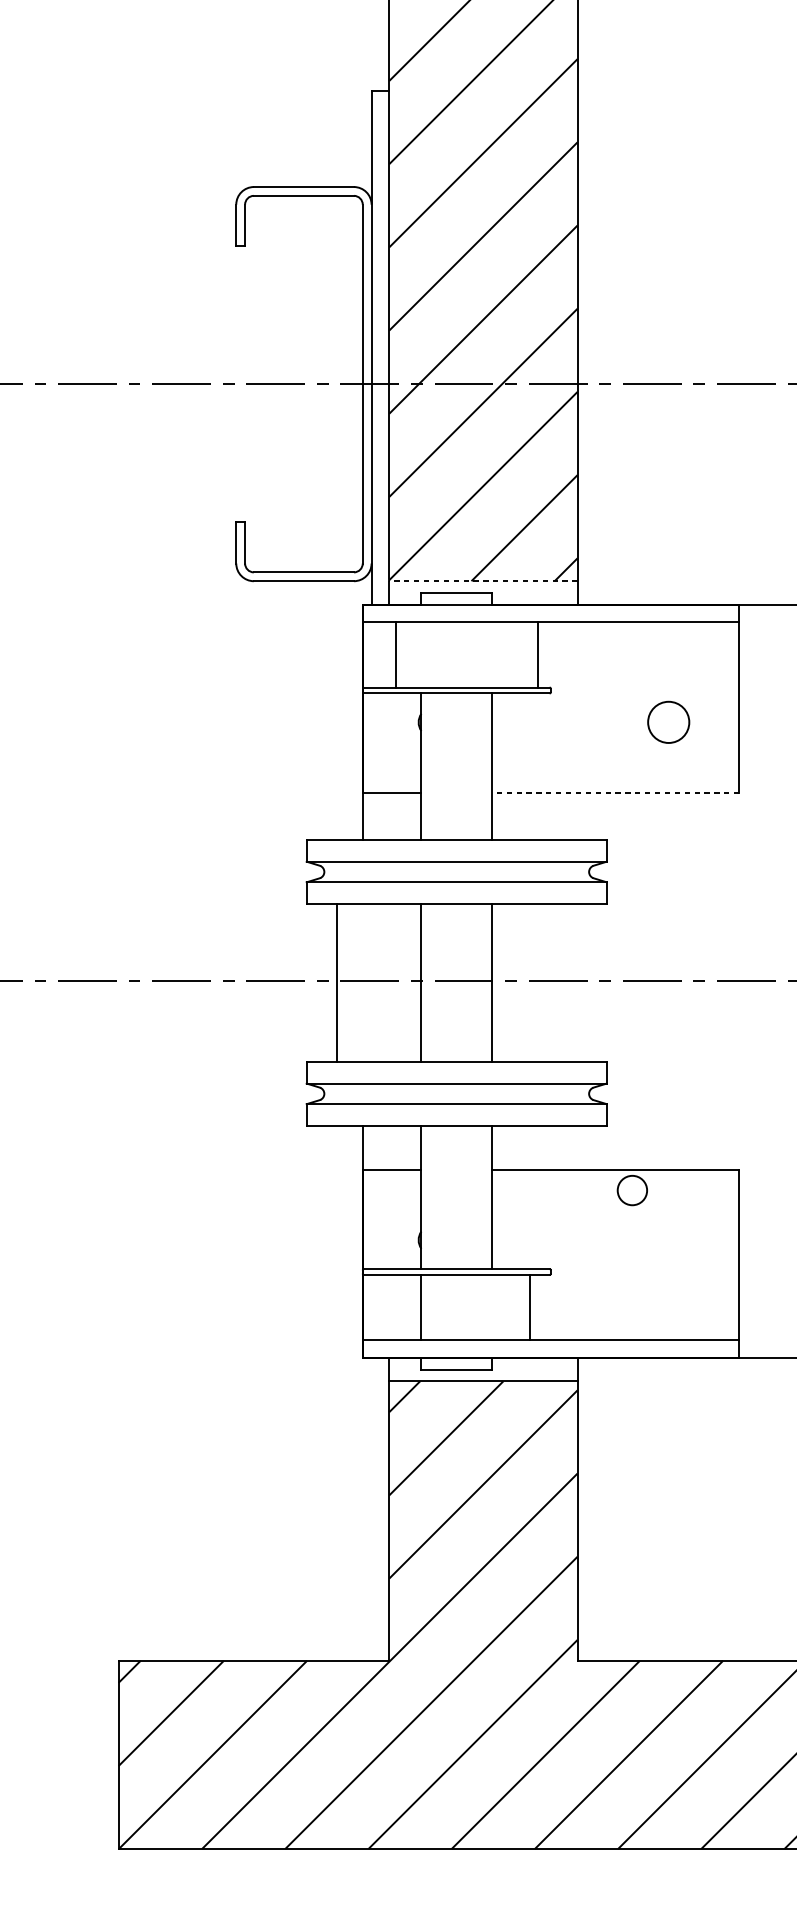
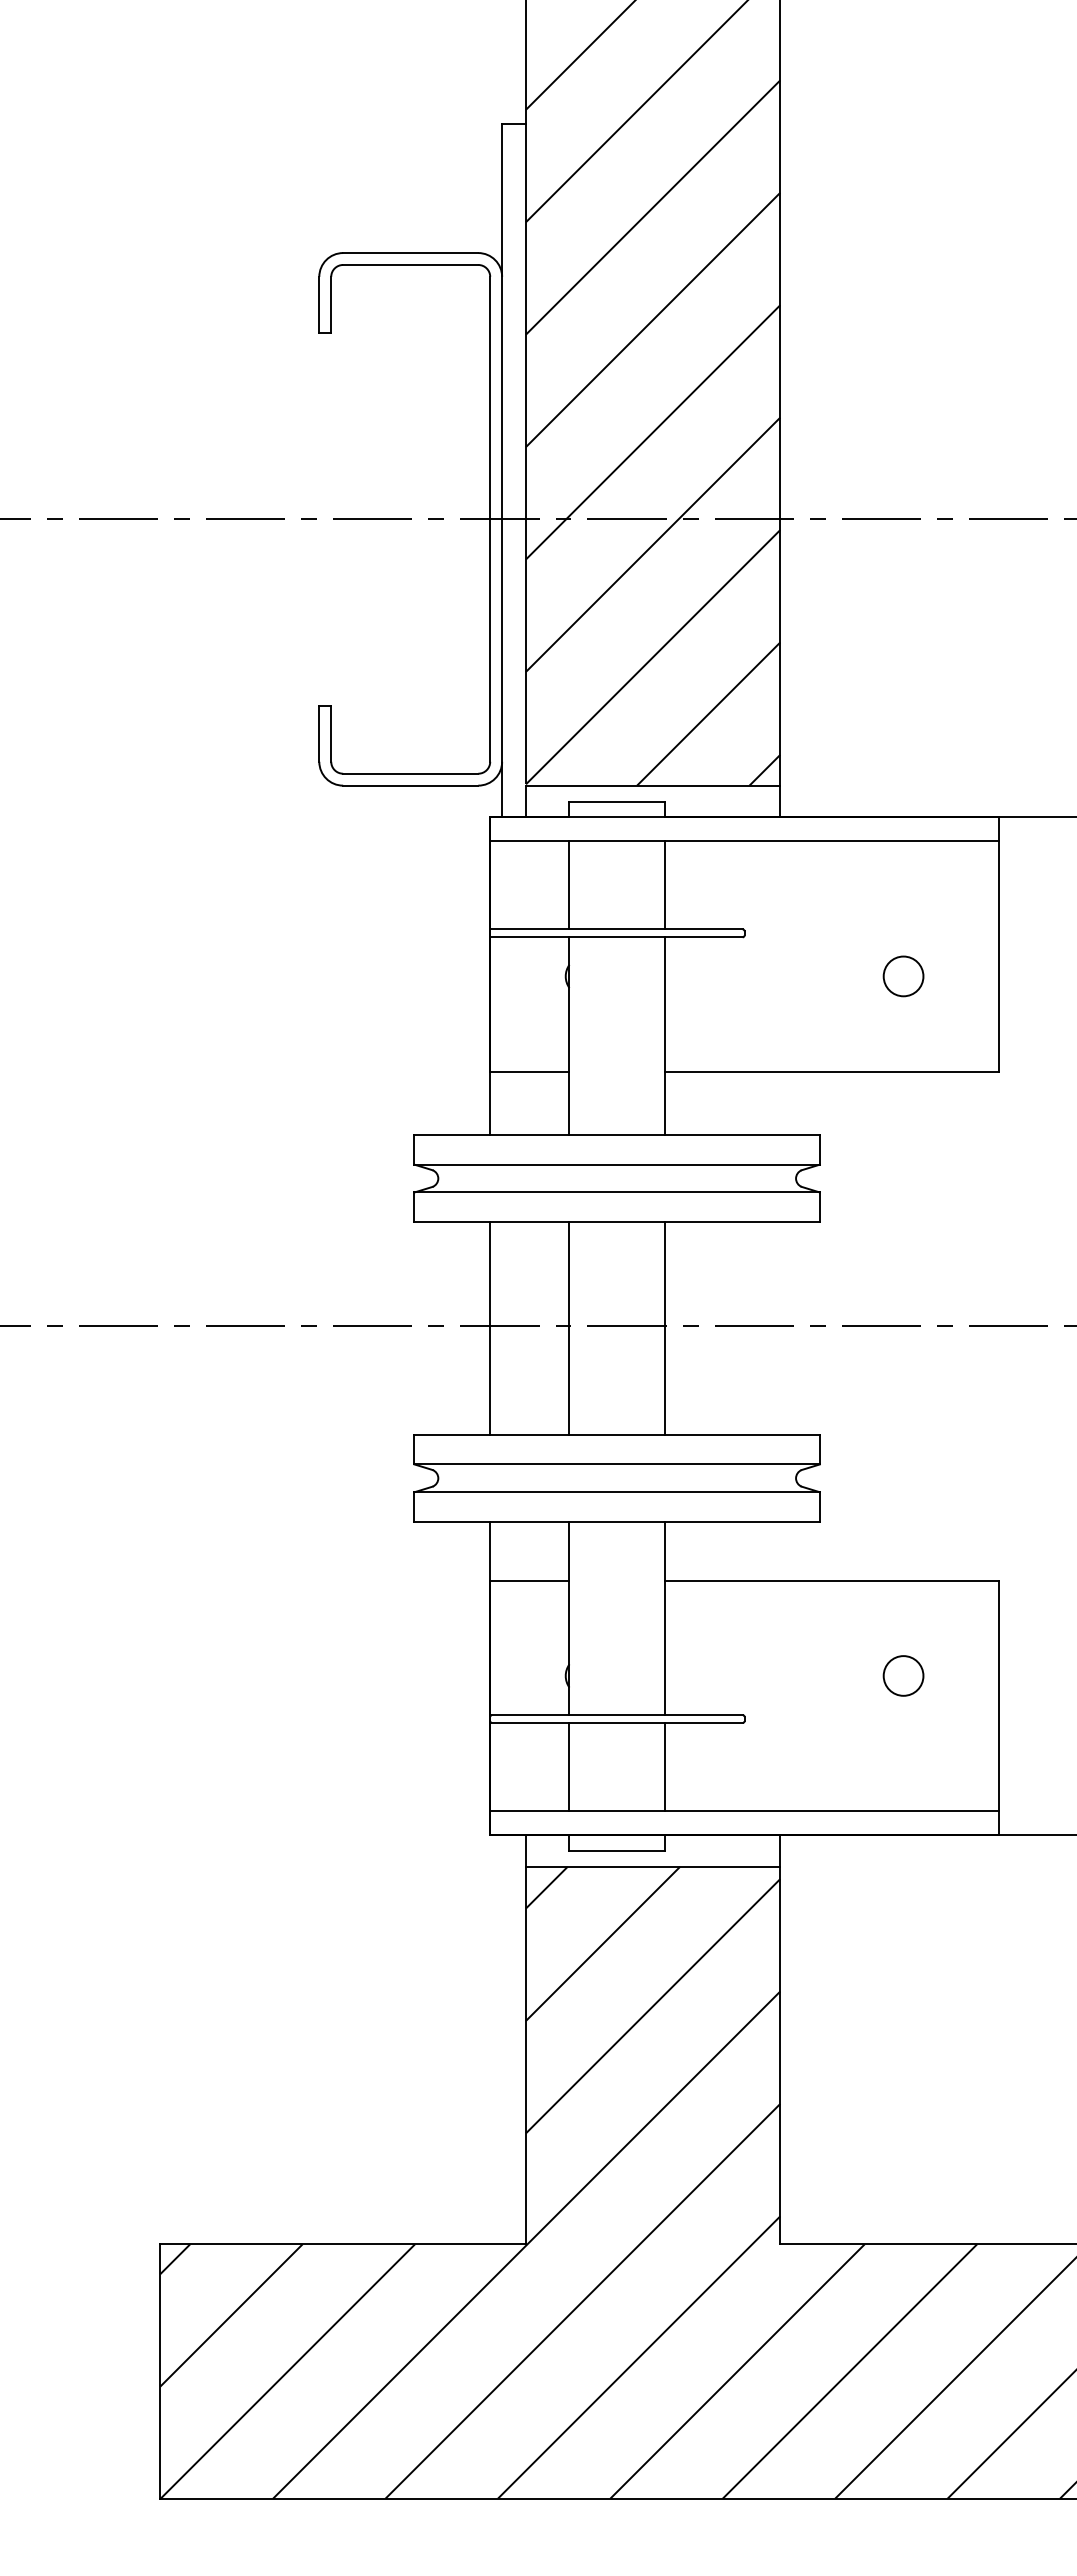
line: (482, 581) -> (652, 785), dashed -> solid
line: (396, 655) -> (569, 885), moved
line: (537, 655) -> (664, 885), moved
circle: (668, 722) -> (903, 976), size x0.71
line: (615, 792) -> (831, 1071), dashed -> solid
line: (337, 982) -> (490, 1328), moved
circle: (632, 1190) -> (903, 1675), moved
line: (529, 1307) -> (664, 1767), moved

